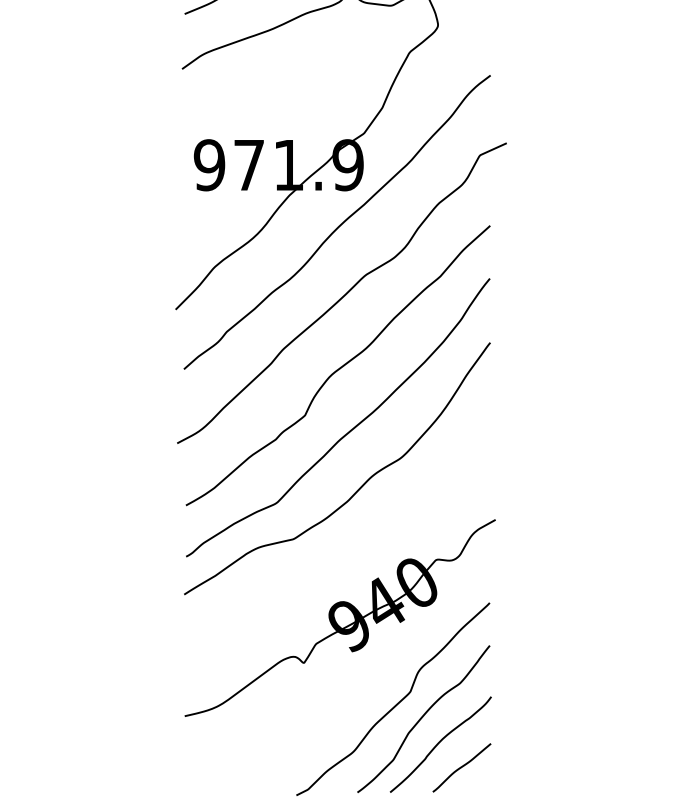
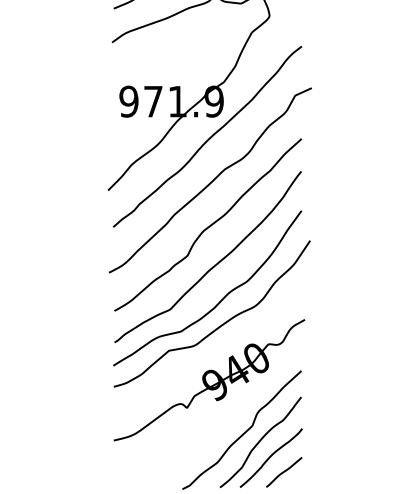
curve: (355, 530) -> (218, 326), added

